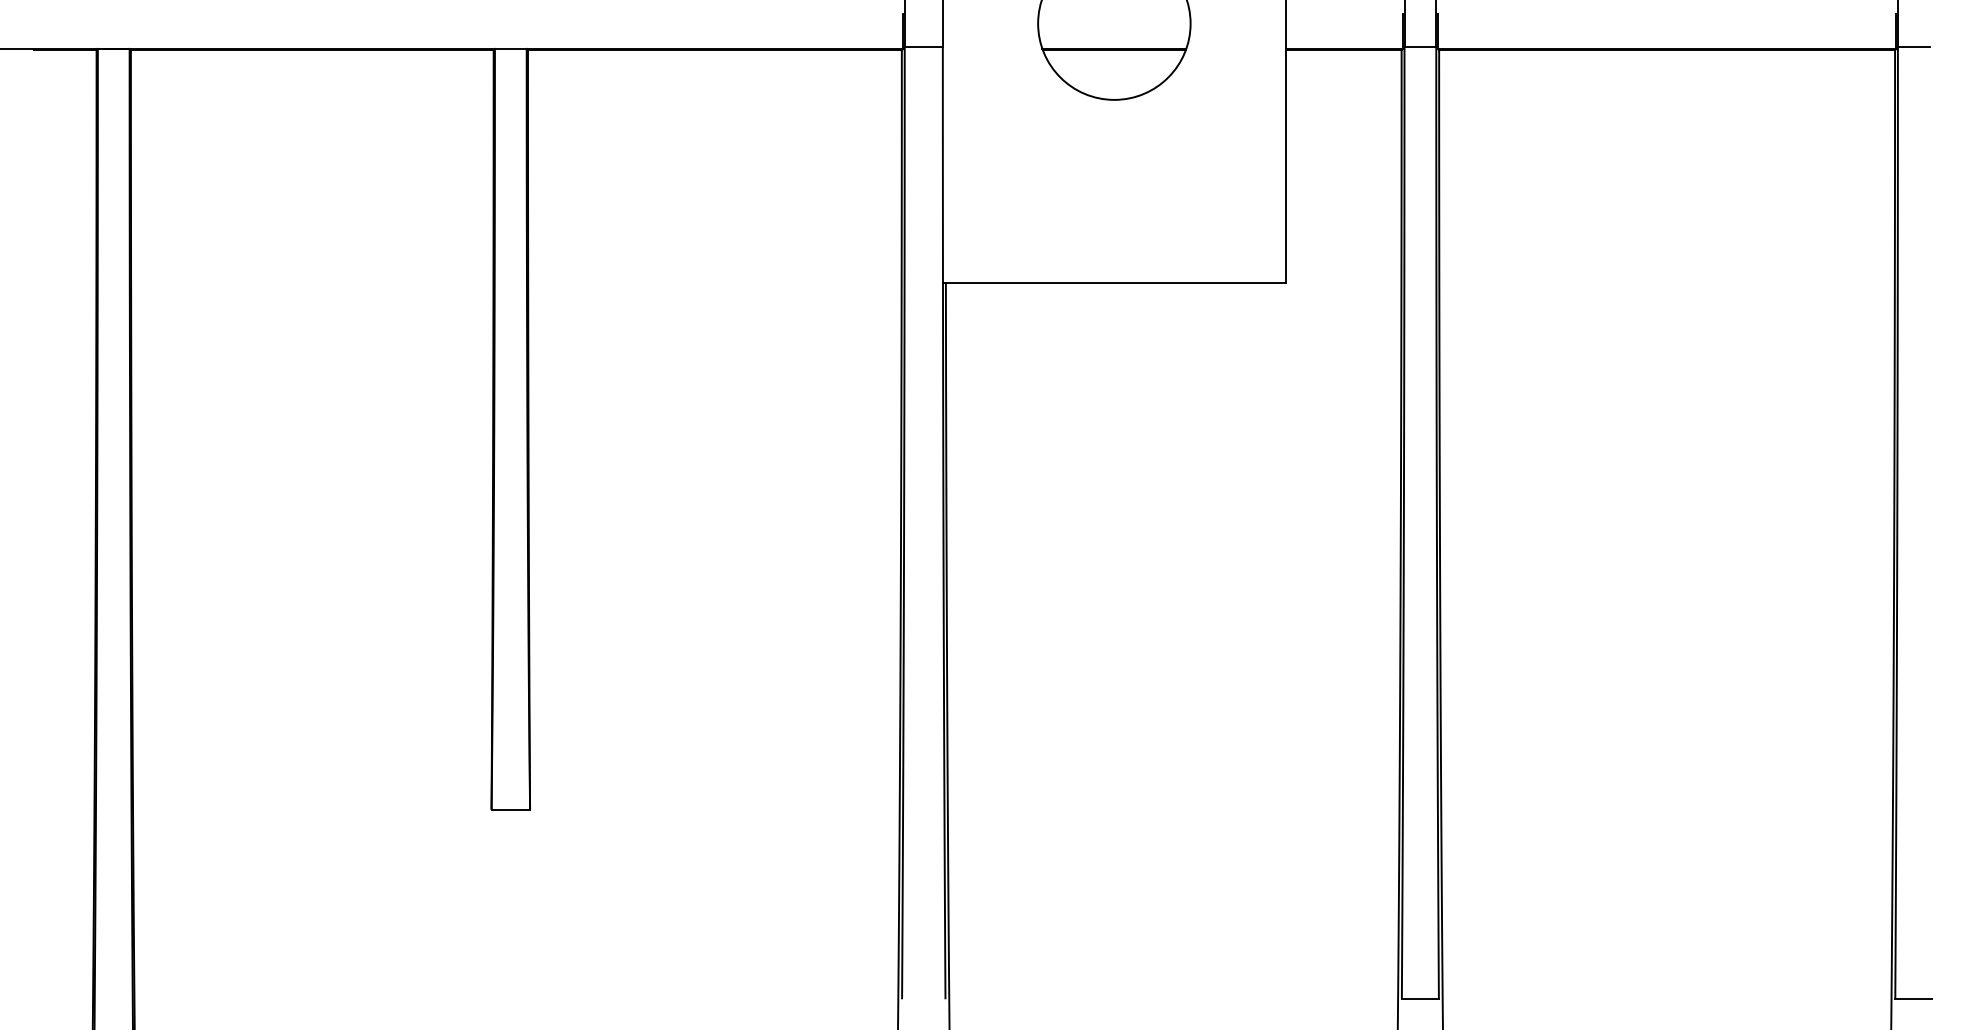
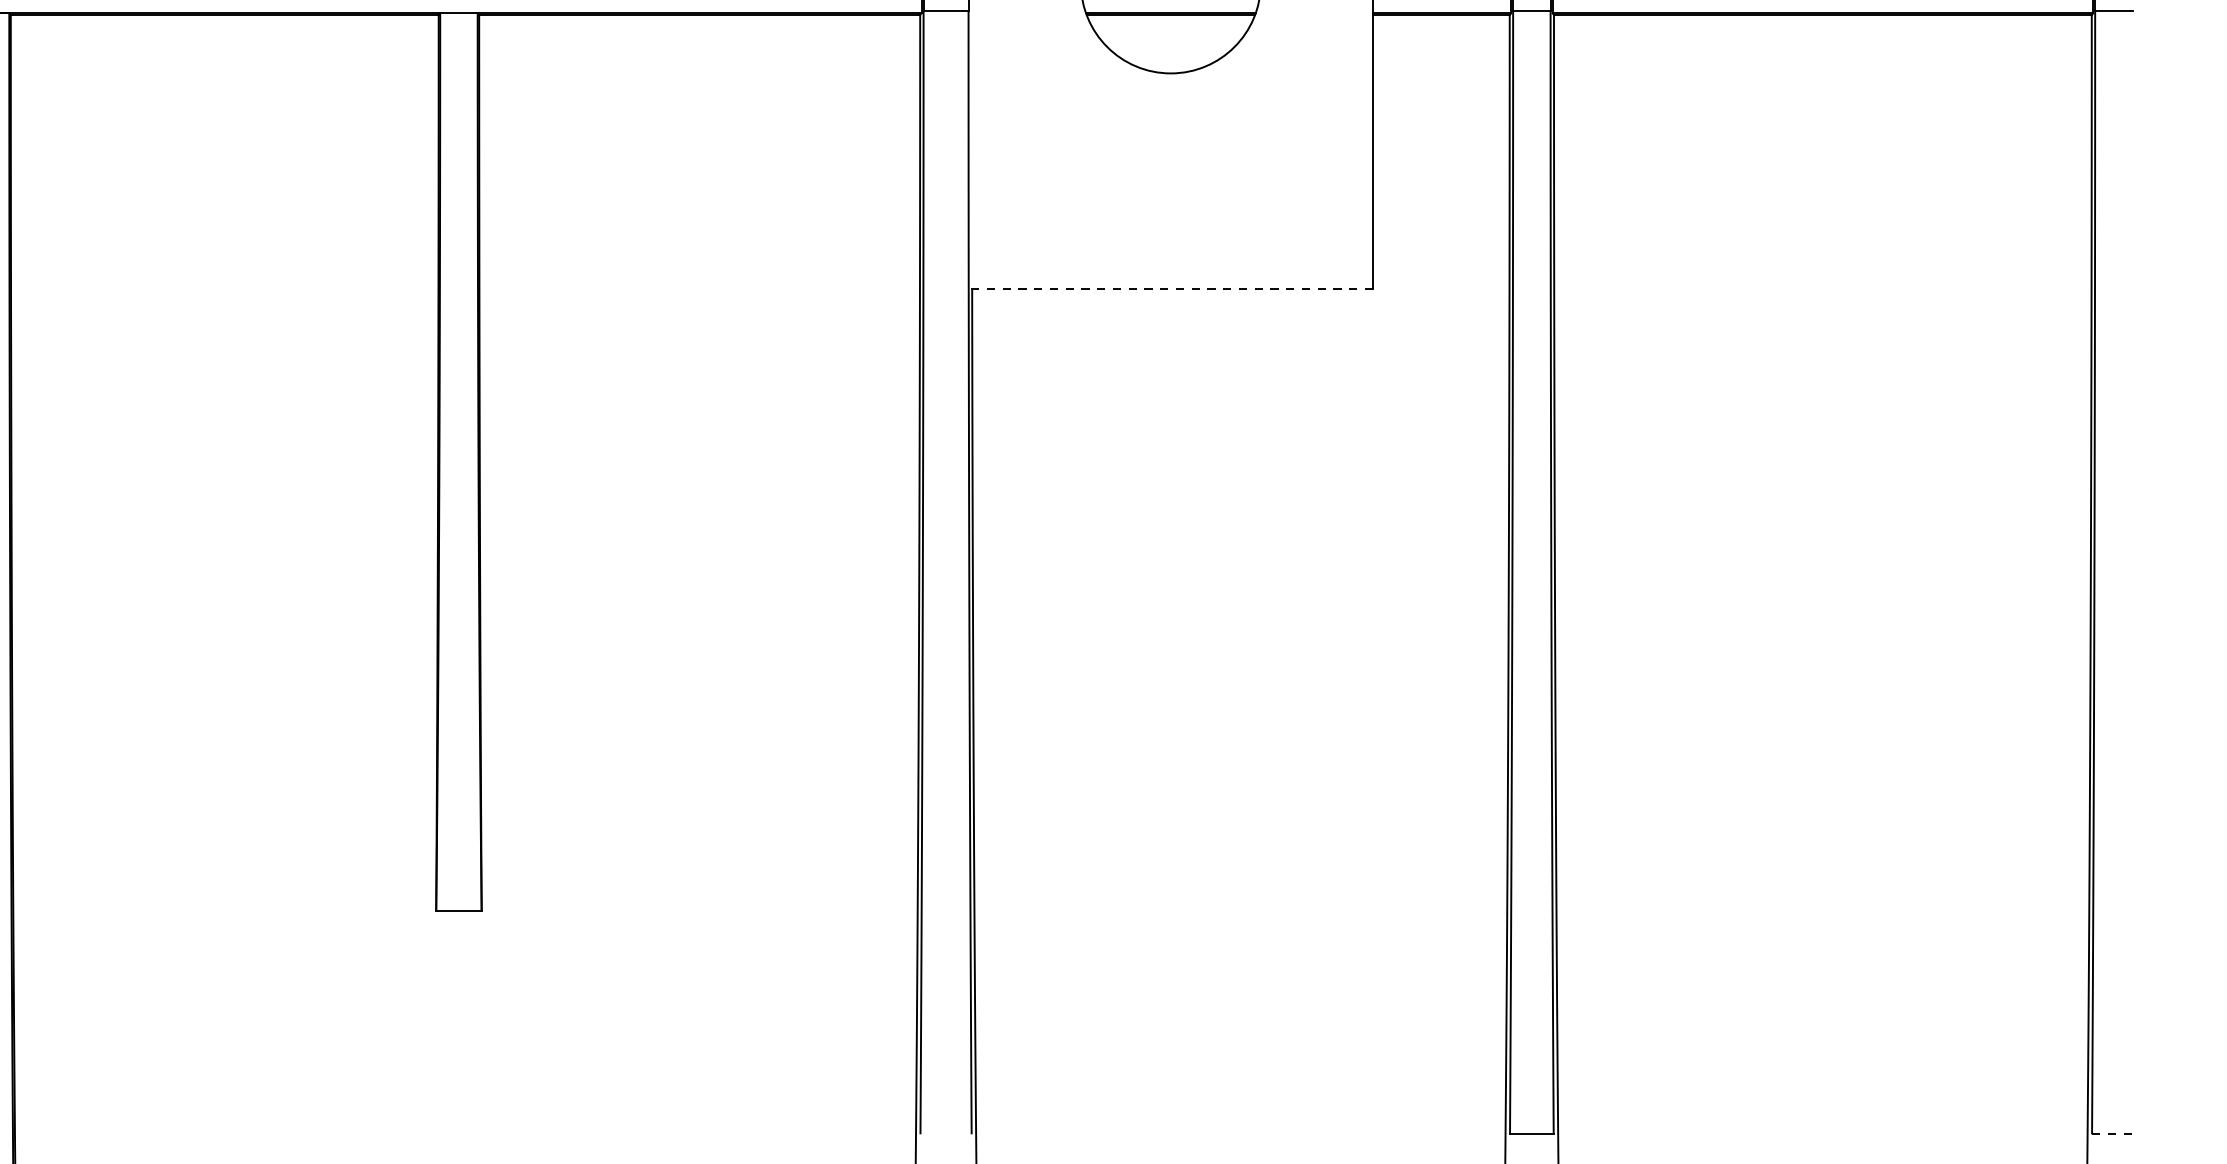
line: (1114, 282) -> (1171, 288), solid -> dashed
line: (1913, 999) -> (2113, 1134), solid -> dashed

